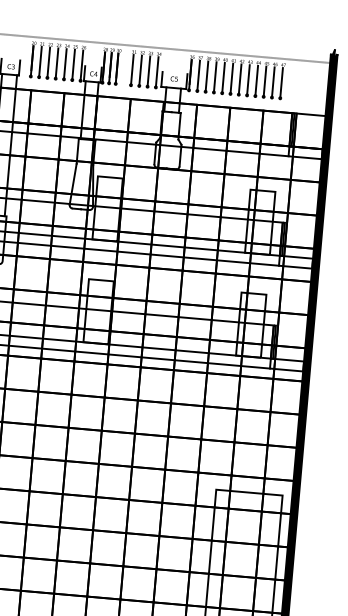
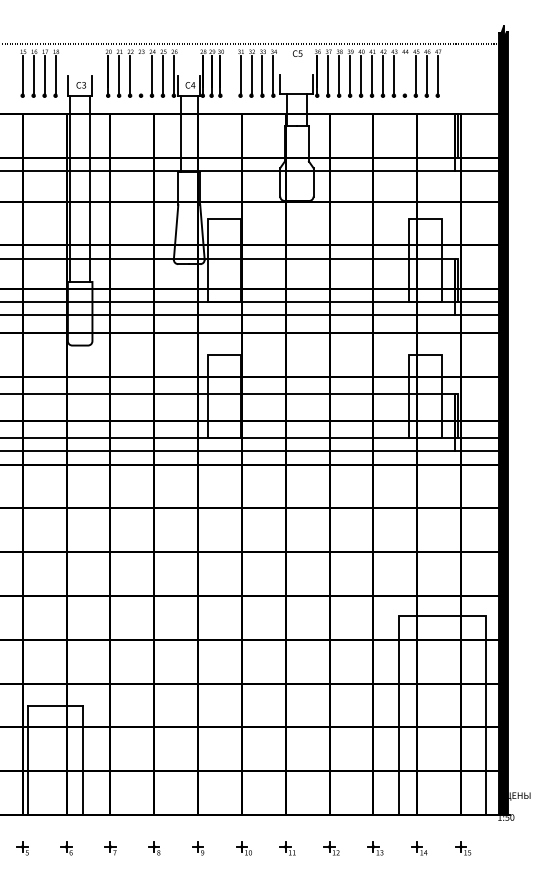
line: (57, 62) -> (141, 74), removed
text: (174, 78) -> (297, 53), moved
line: (256, 79) -> (404, 74), removed

